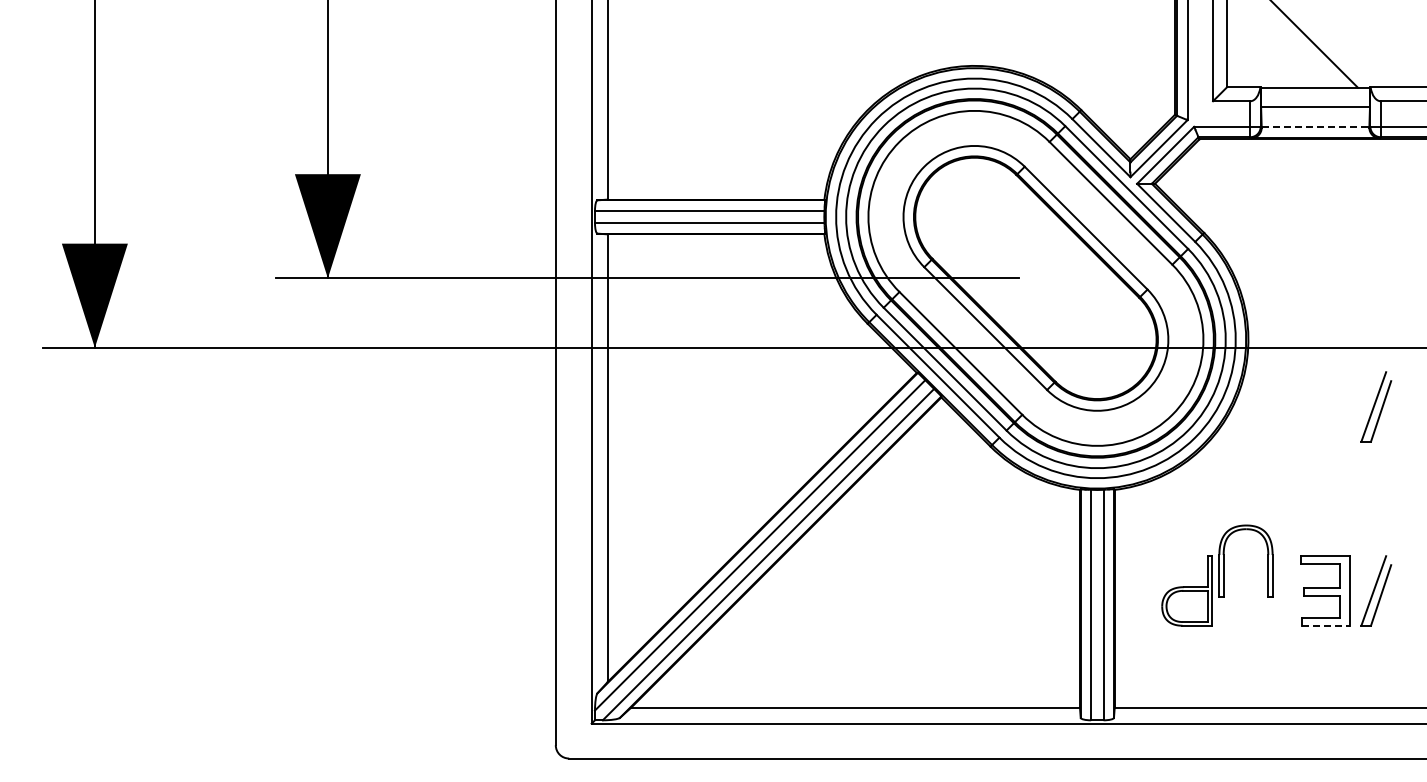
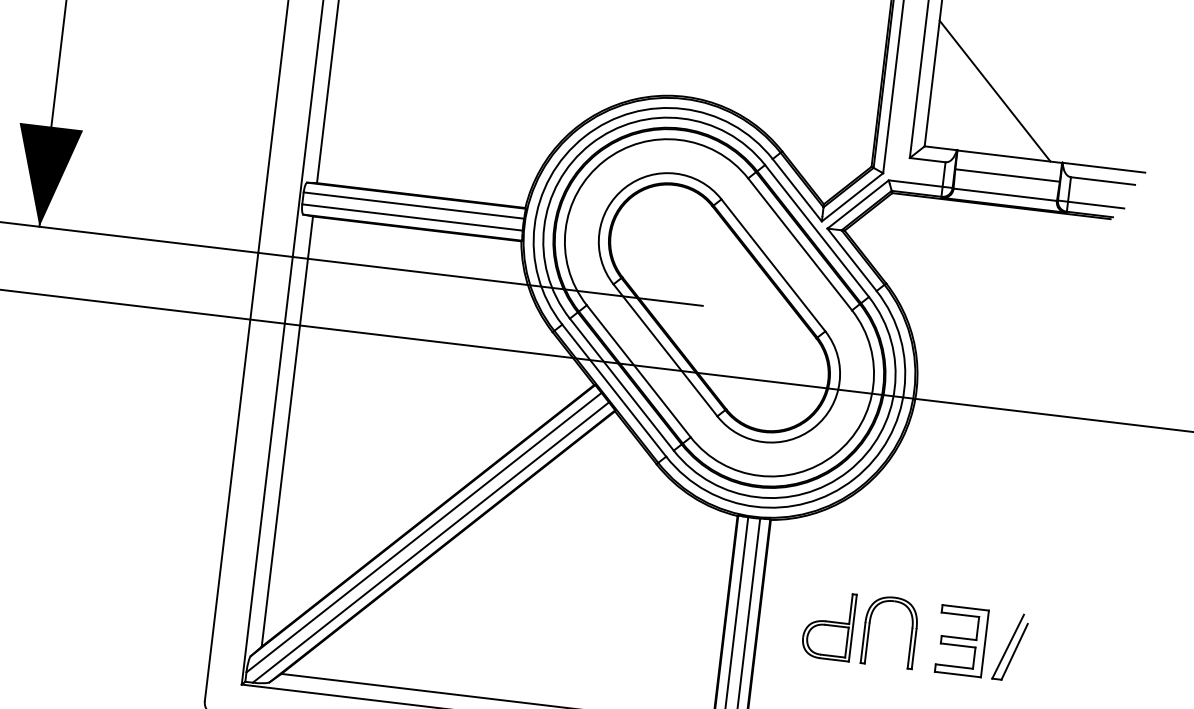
line: (1315, 127) -> (1005, 194), dashed -> solid
part: (1376, 406) -> (1031, 469), removed
part: (1224, 560) -> (869, 628), moved
line: (1325, 625) -> (957, 674), dashed -> solid

